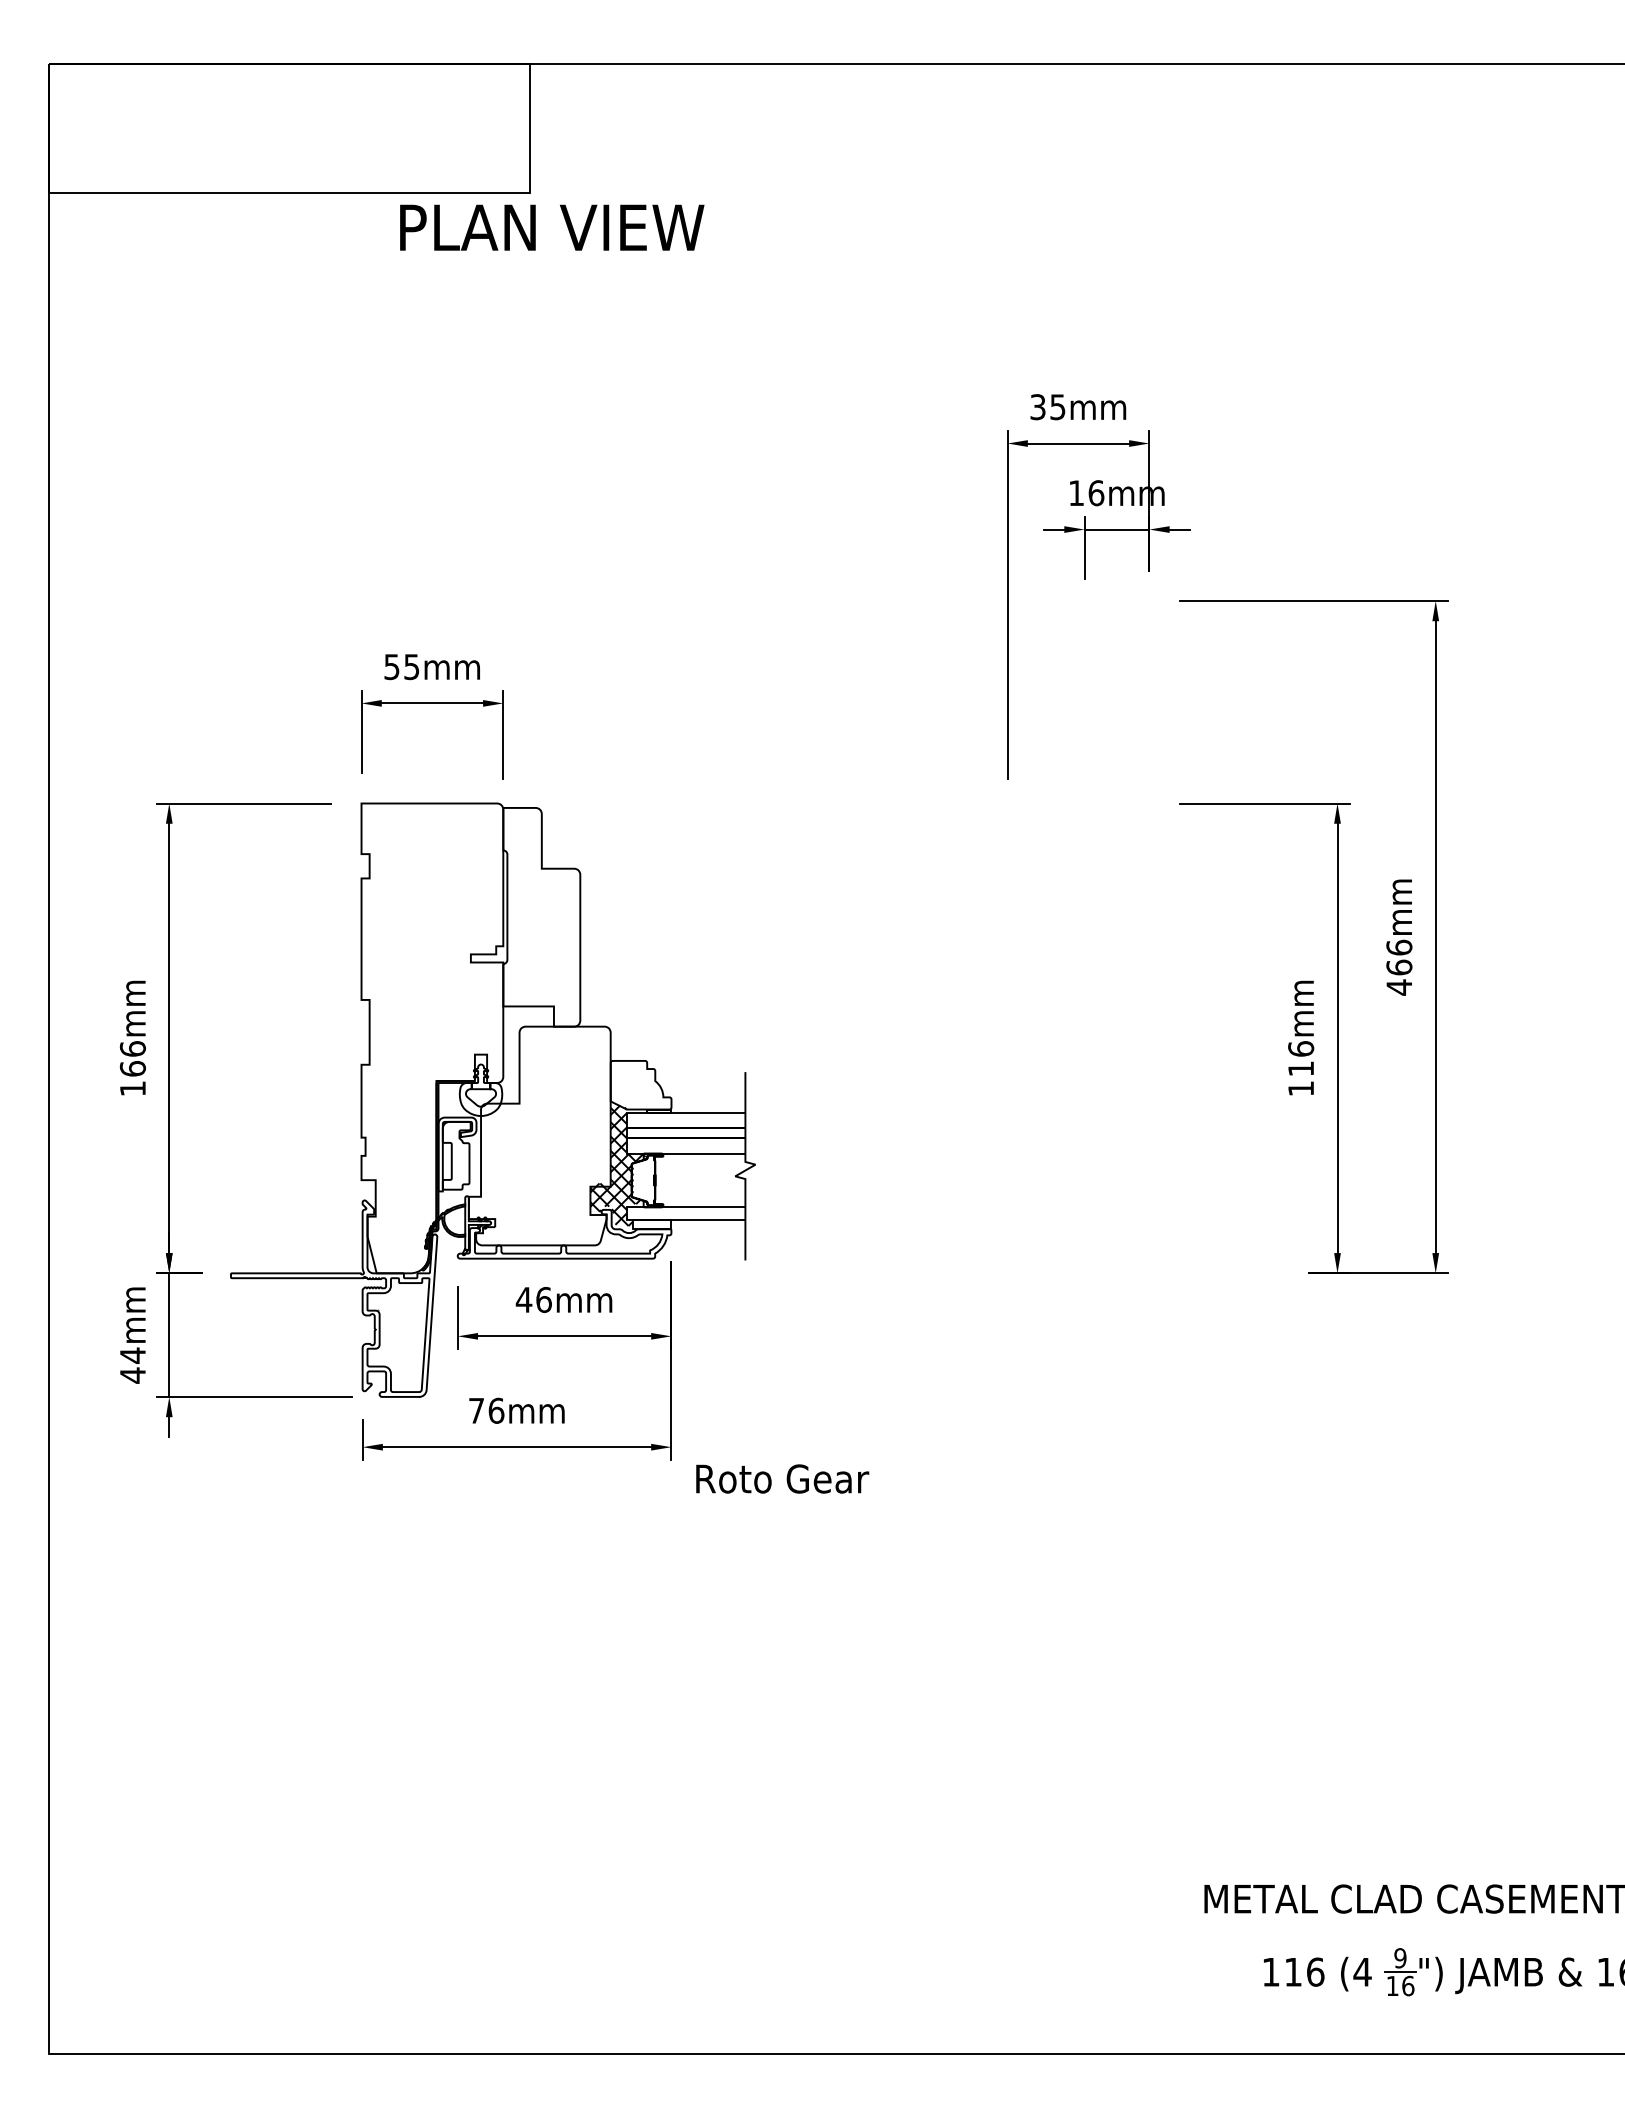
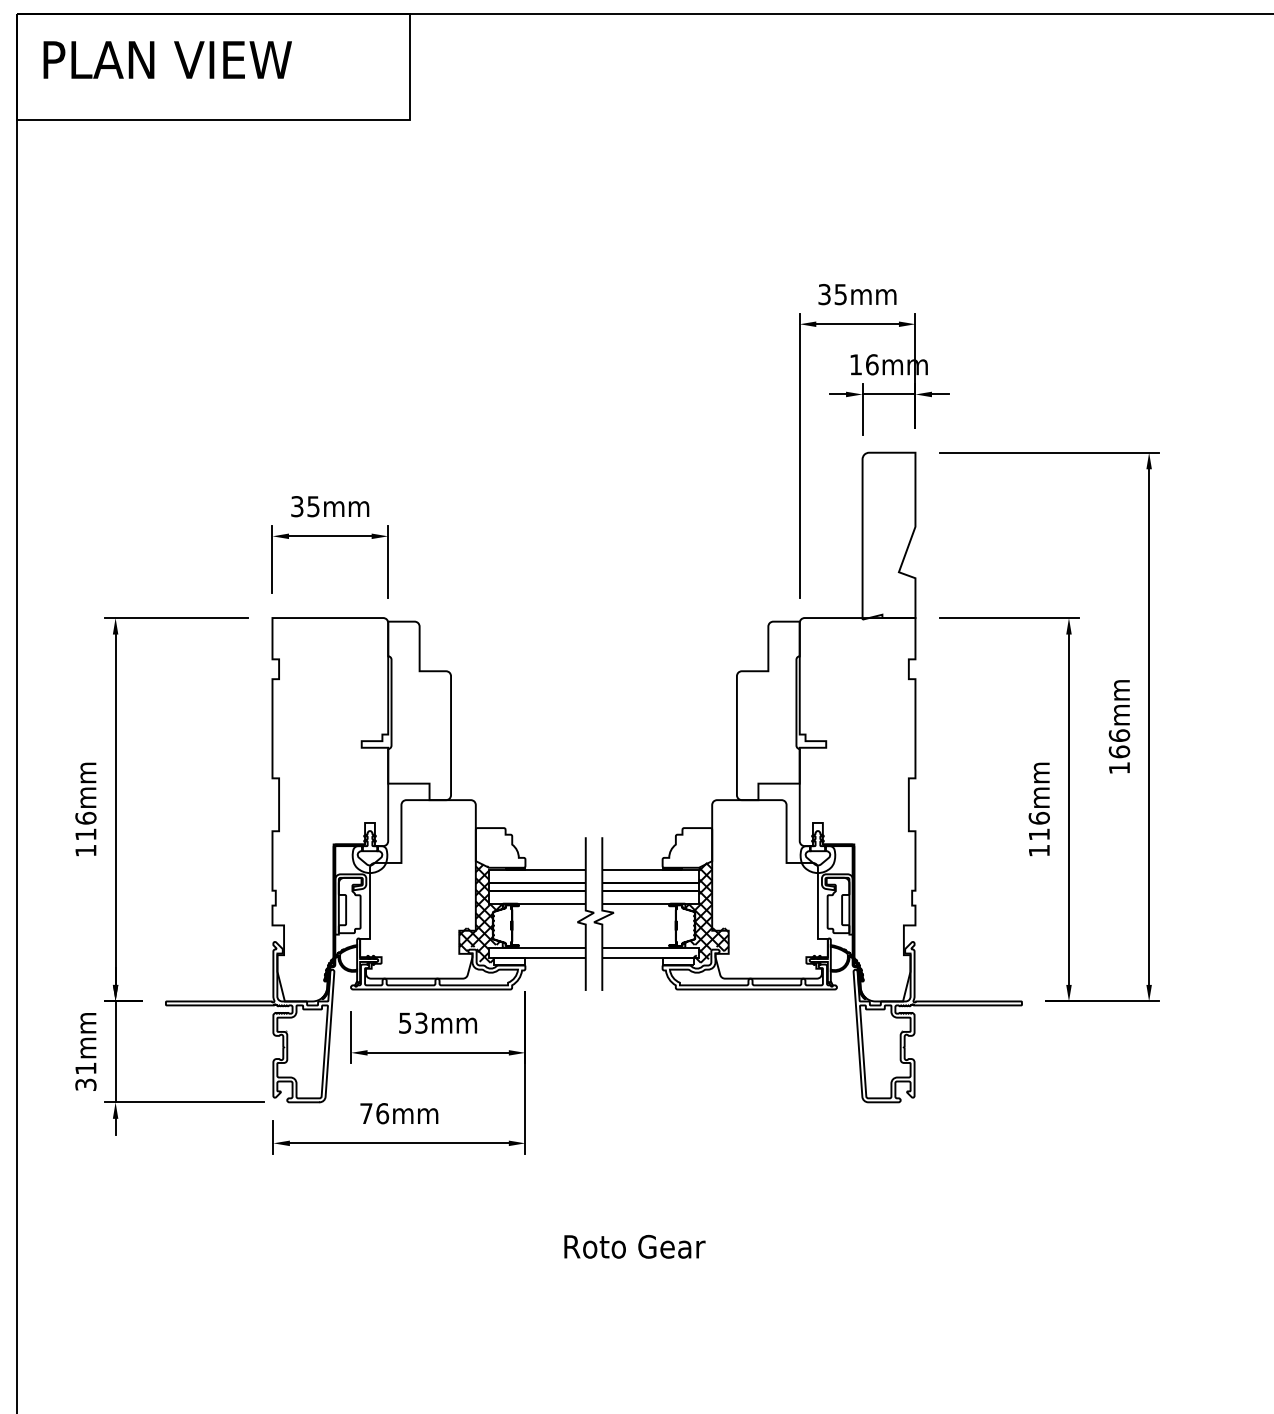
text: (552, 227) -> (168, 59), moved
text: (392, 666) -> (297, 506), 55mm -> 35mm
text: (1398, 987) -> (1118, 768), 466mm -> 166mm
part: (1017, 998) -> (807, 777), added
text: (132, 1068) -> (85, 834), 166mm -> 116mm
text: (533, 1299) -> (412, 1022), 46mm -> 53mm
text: (132, 1365) -> (85, 1076), 44mm -> 31mm
text: (782, 1478) -> (634, 1246), moved

